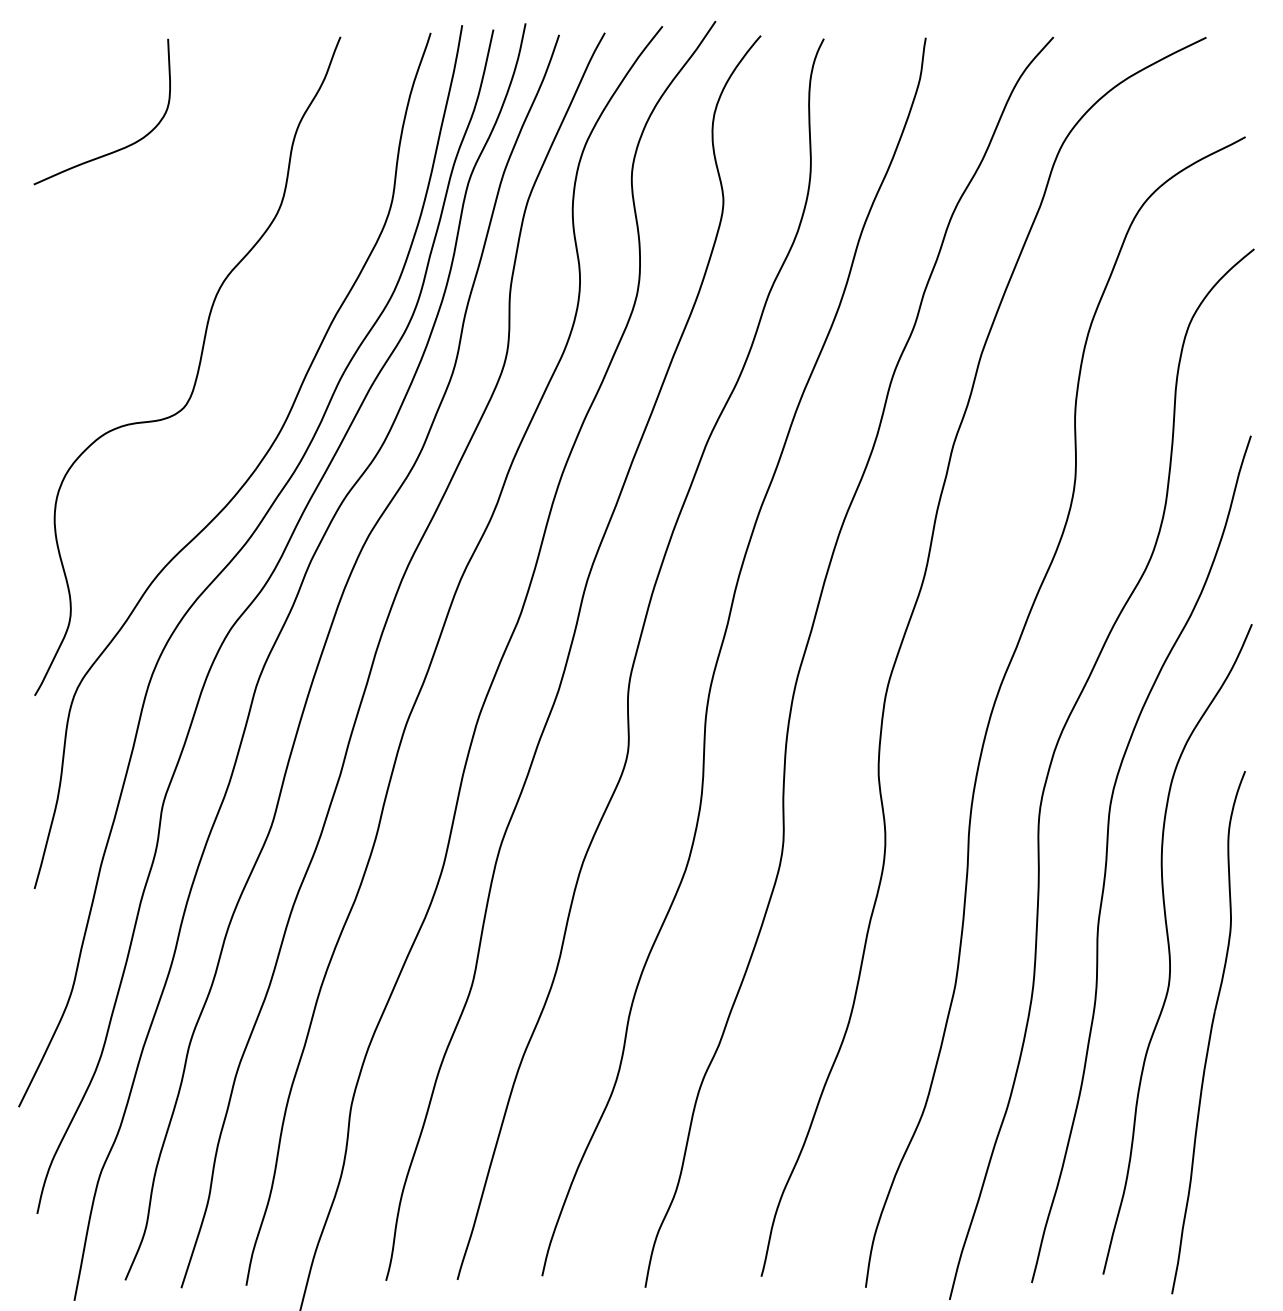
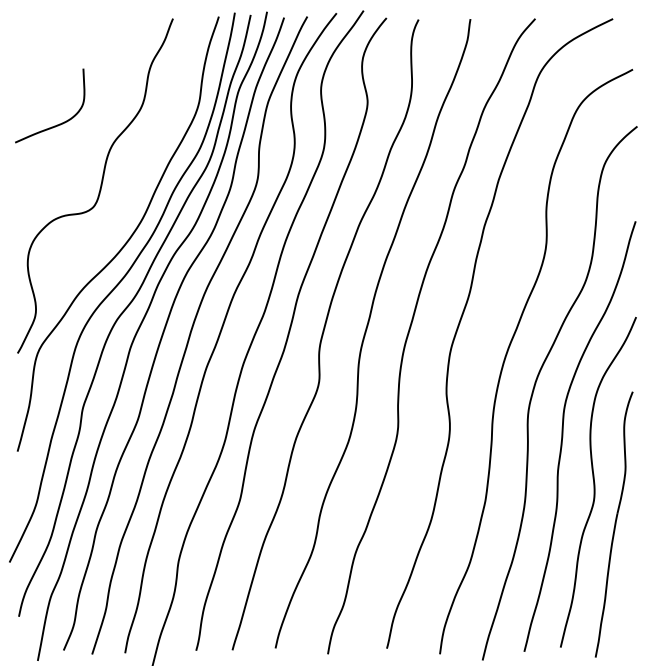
curve: (121, 146) -> (59, 123), moved

